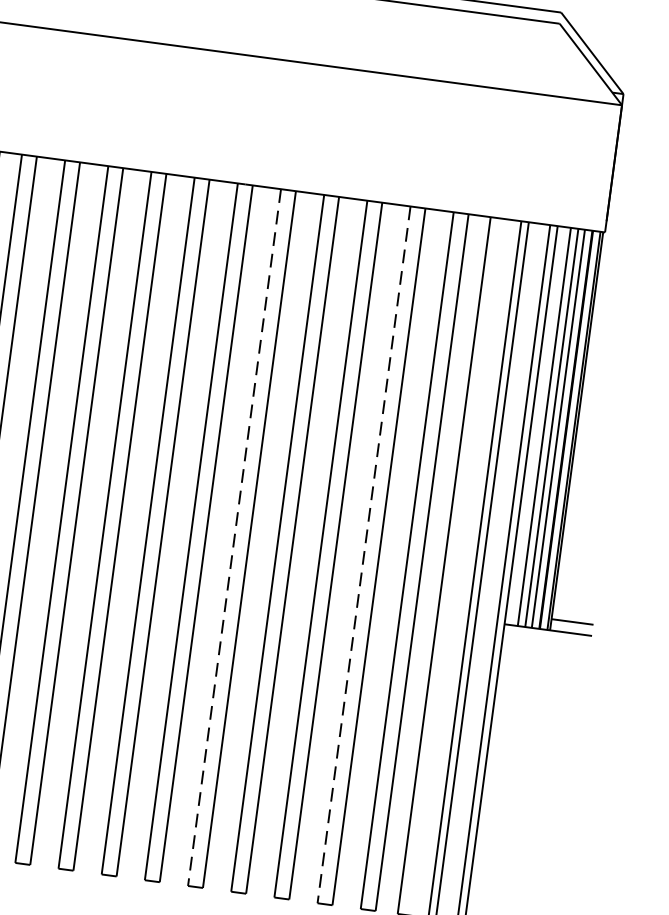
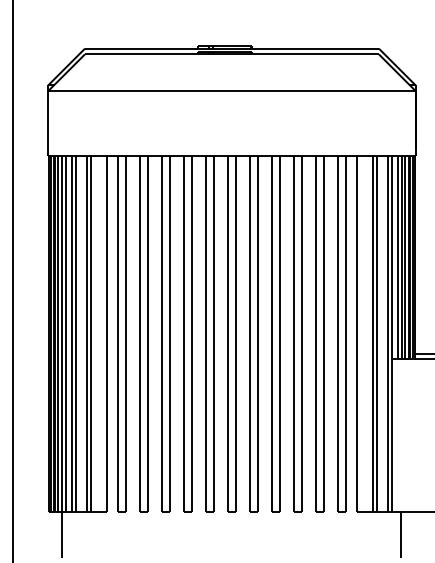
line: (234, 538) -> (250, 334), dashed -> solid
line: (364, 555) -> (316, 334), dashed -> solid

